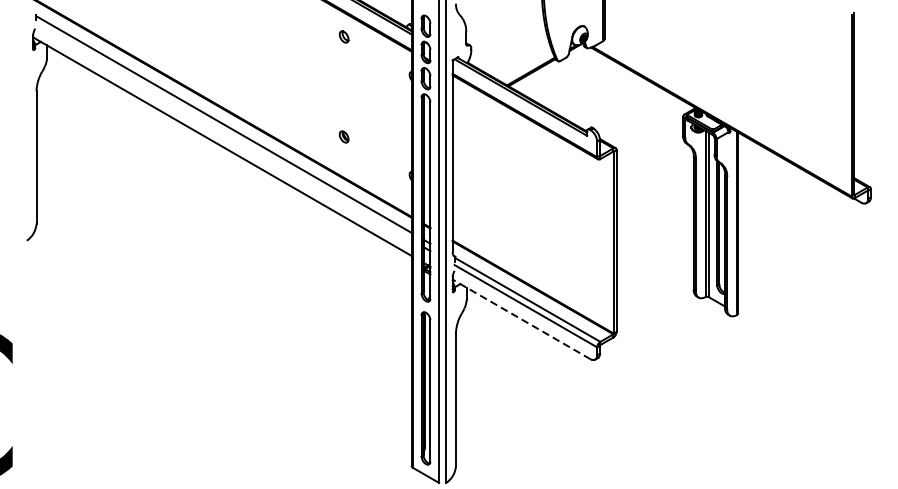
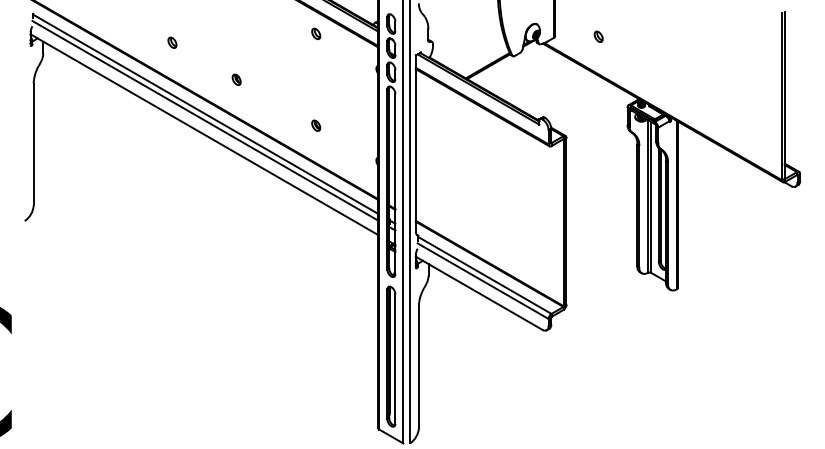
part: (651, 39) -> (598, 36), added
part: (187, 46) -> (172, 42), added
part: (257, 86) -> (236, 79), added
line: (223, 131) -> (205, 120), added
line: (520, 319) -> (478, 293), dashed -> solid

